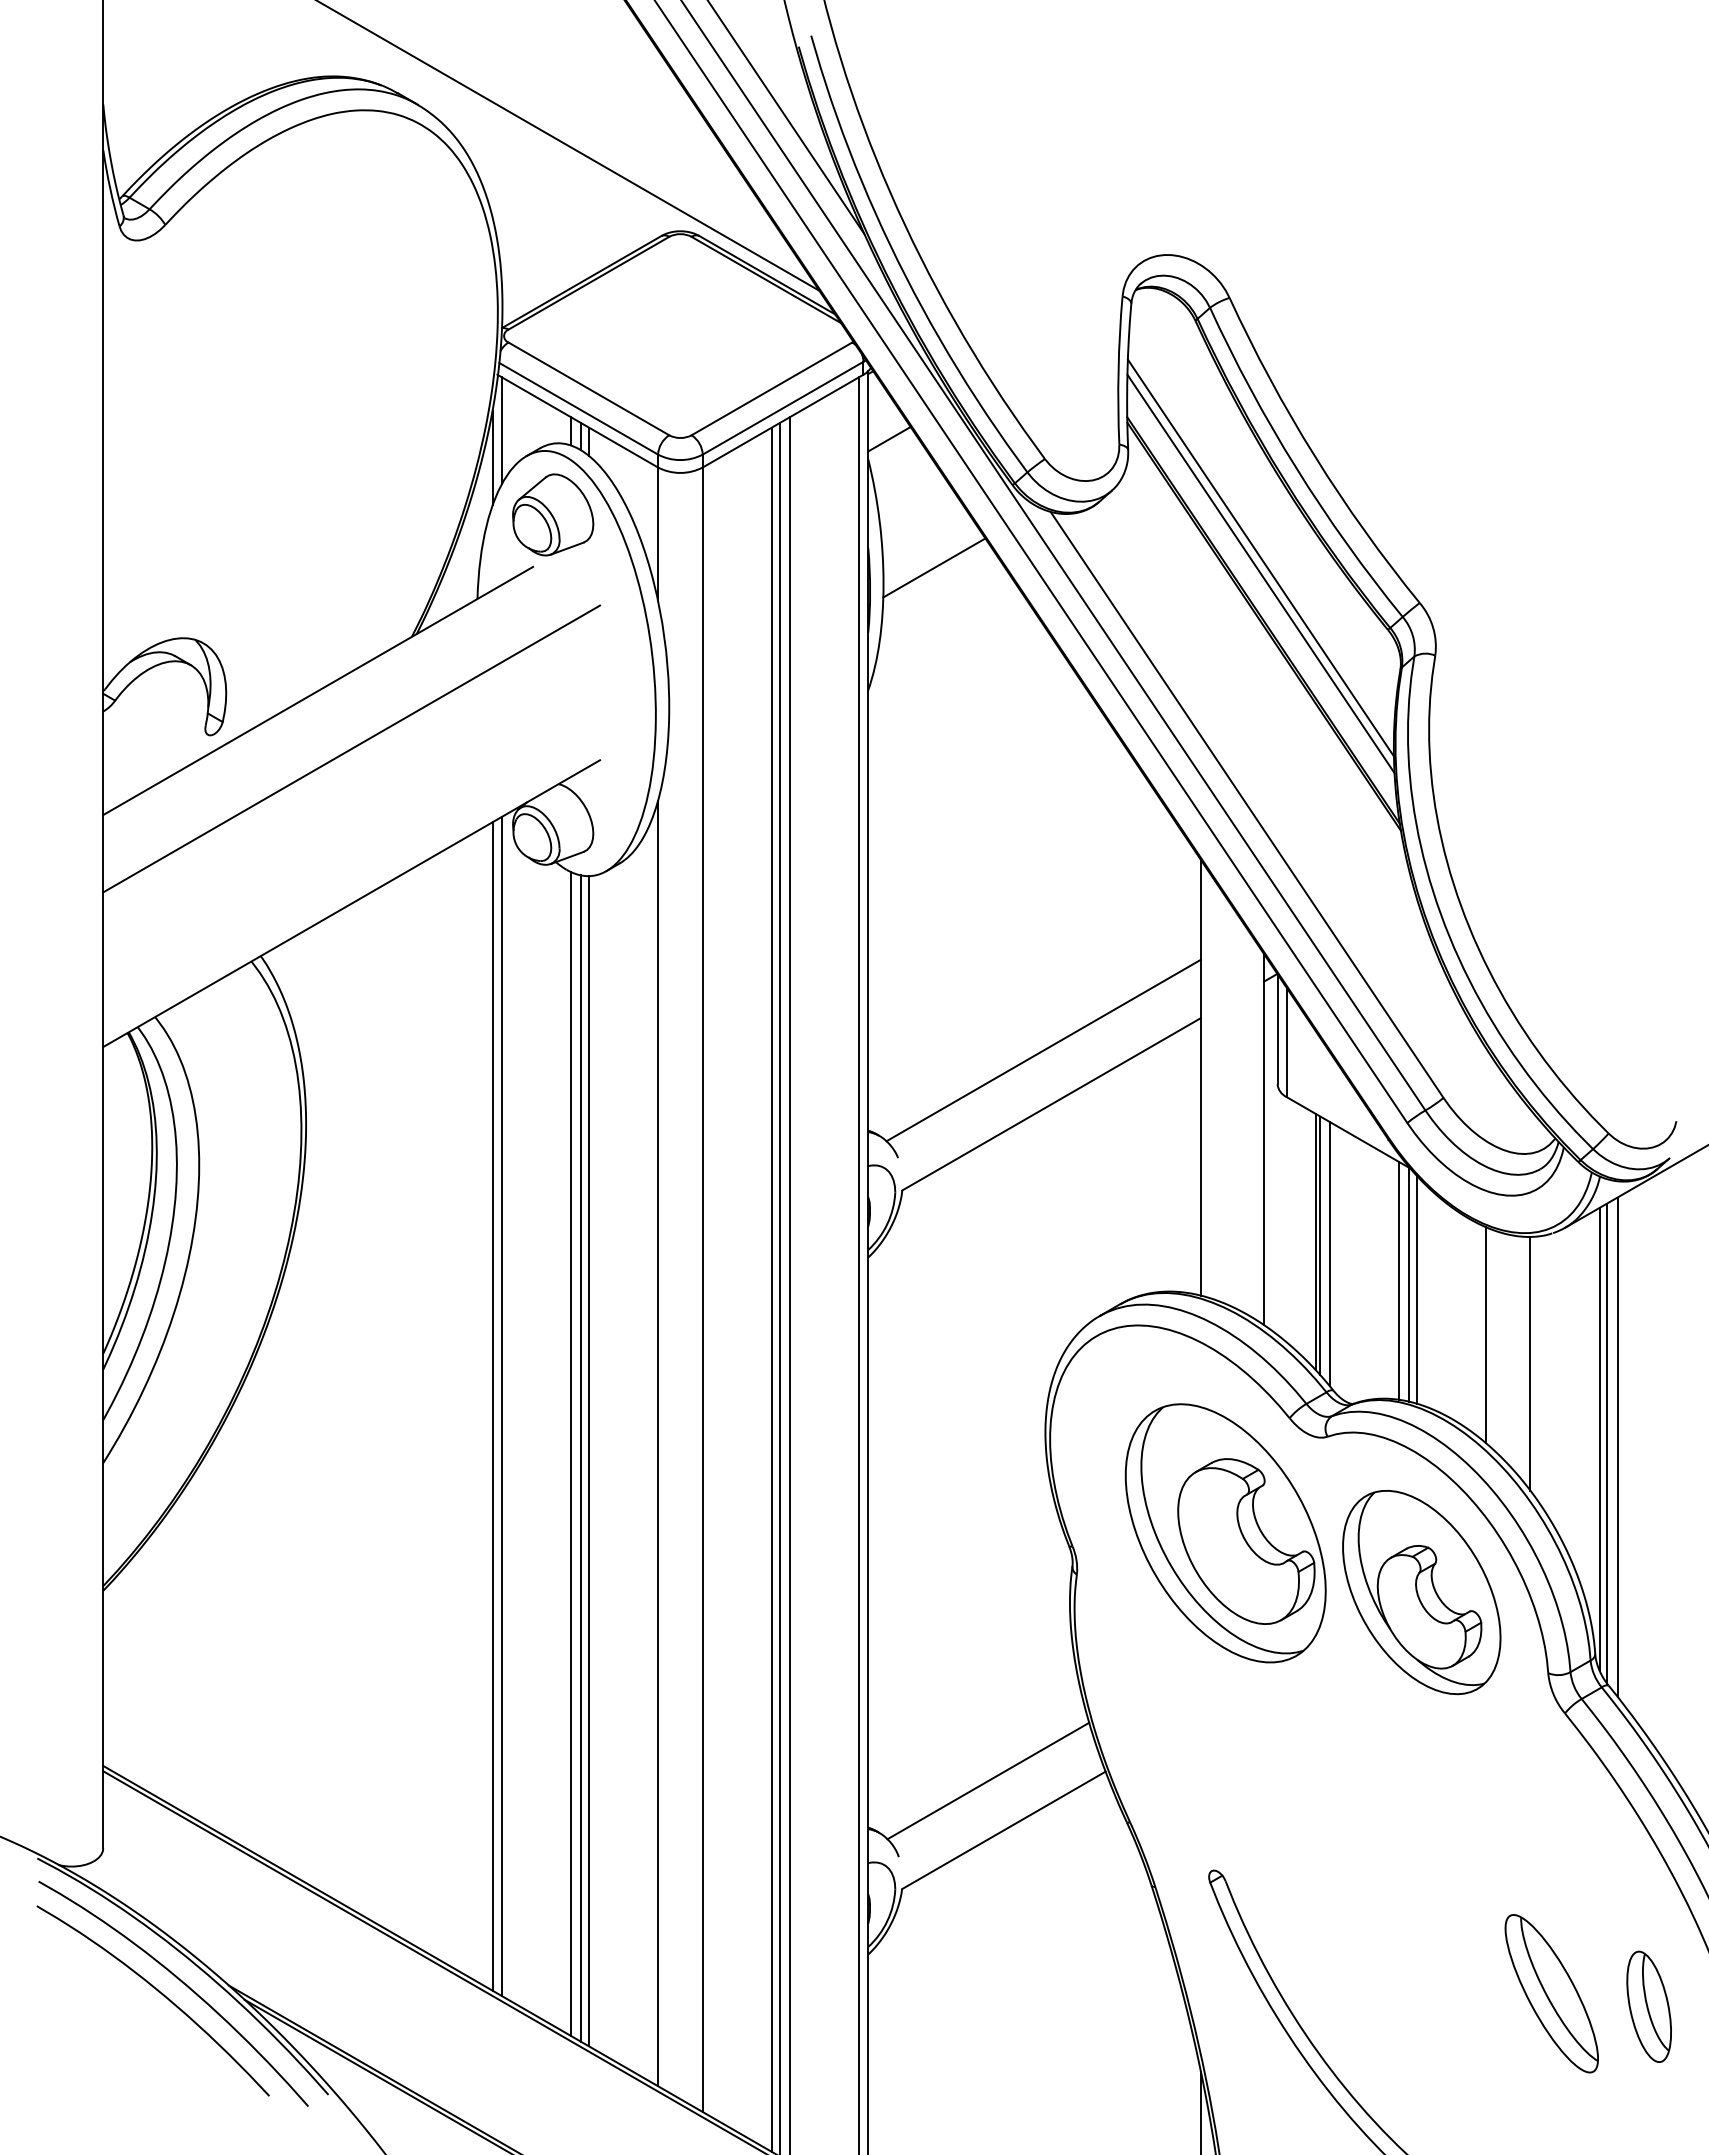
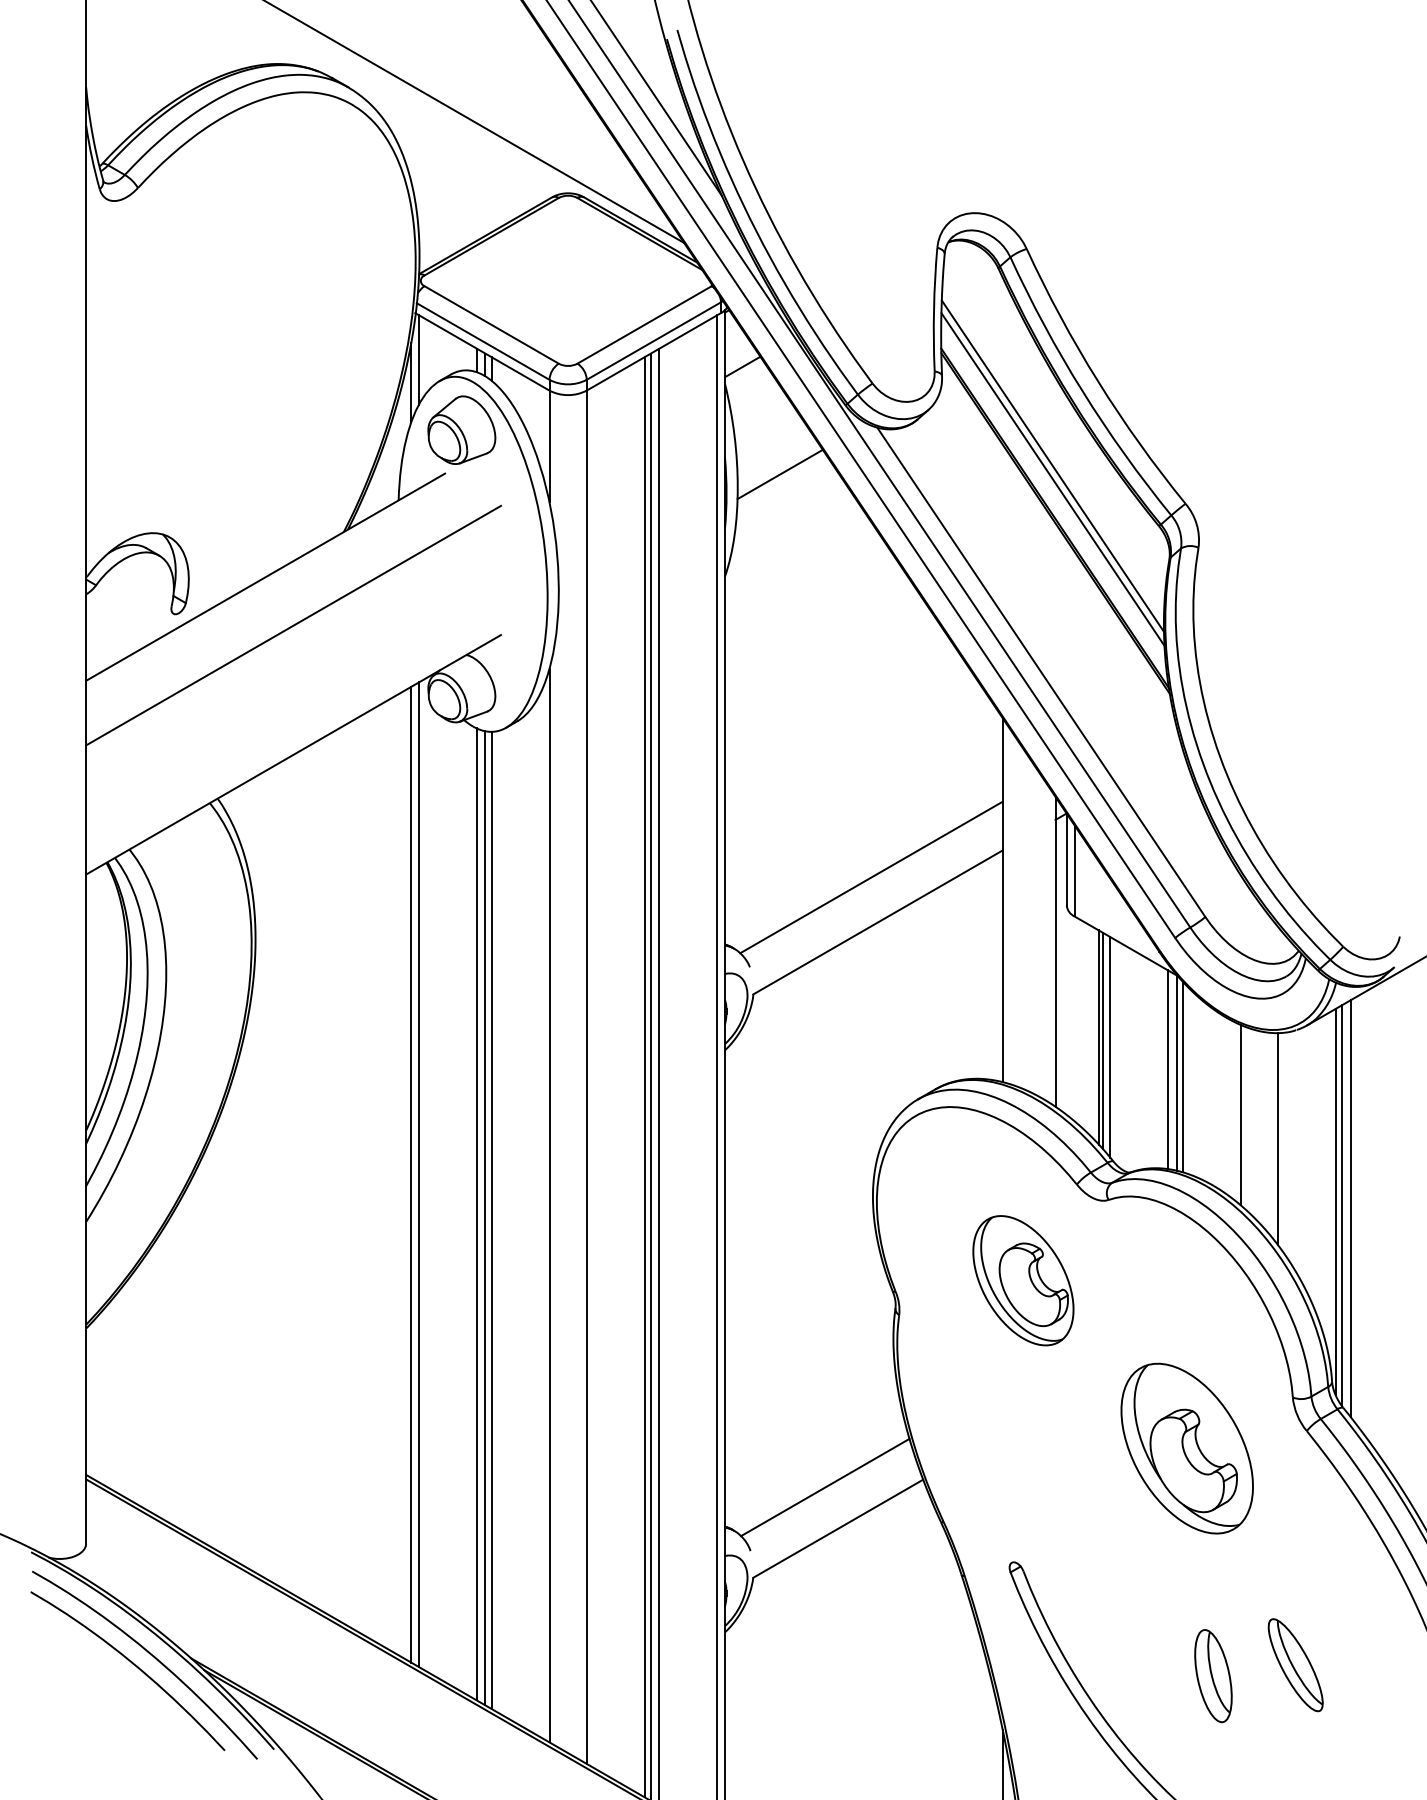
part: (1225, 1533) -> (1023, 1280), size x0.6
part: (1421, 1592) -> (1187, 1448), moved
part: (1551, 1993) -> (1295, 1664), size x0.7
part: (1648, 2006) -> (1212, 1675), moved

